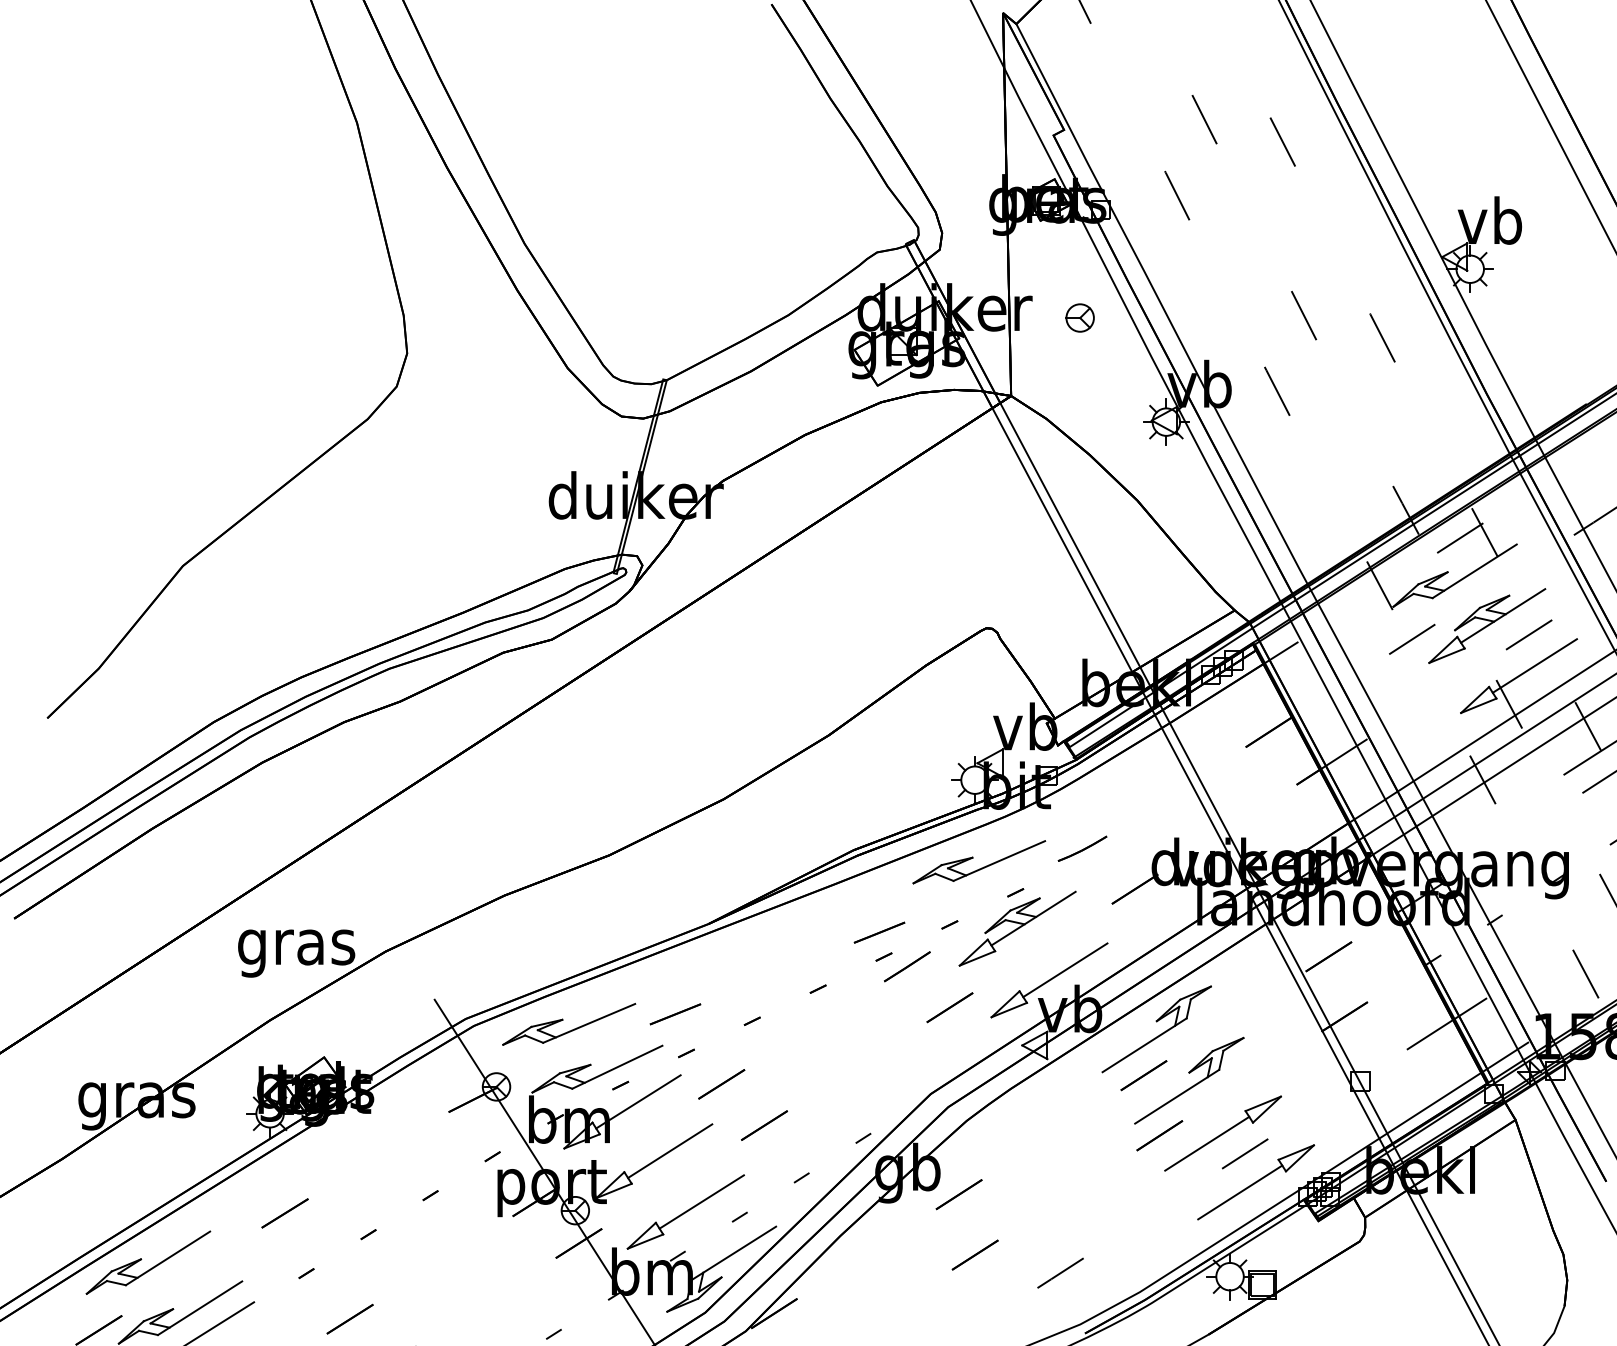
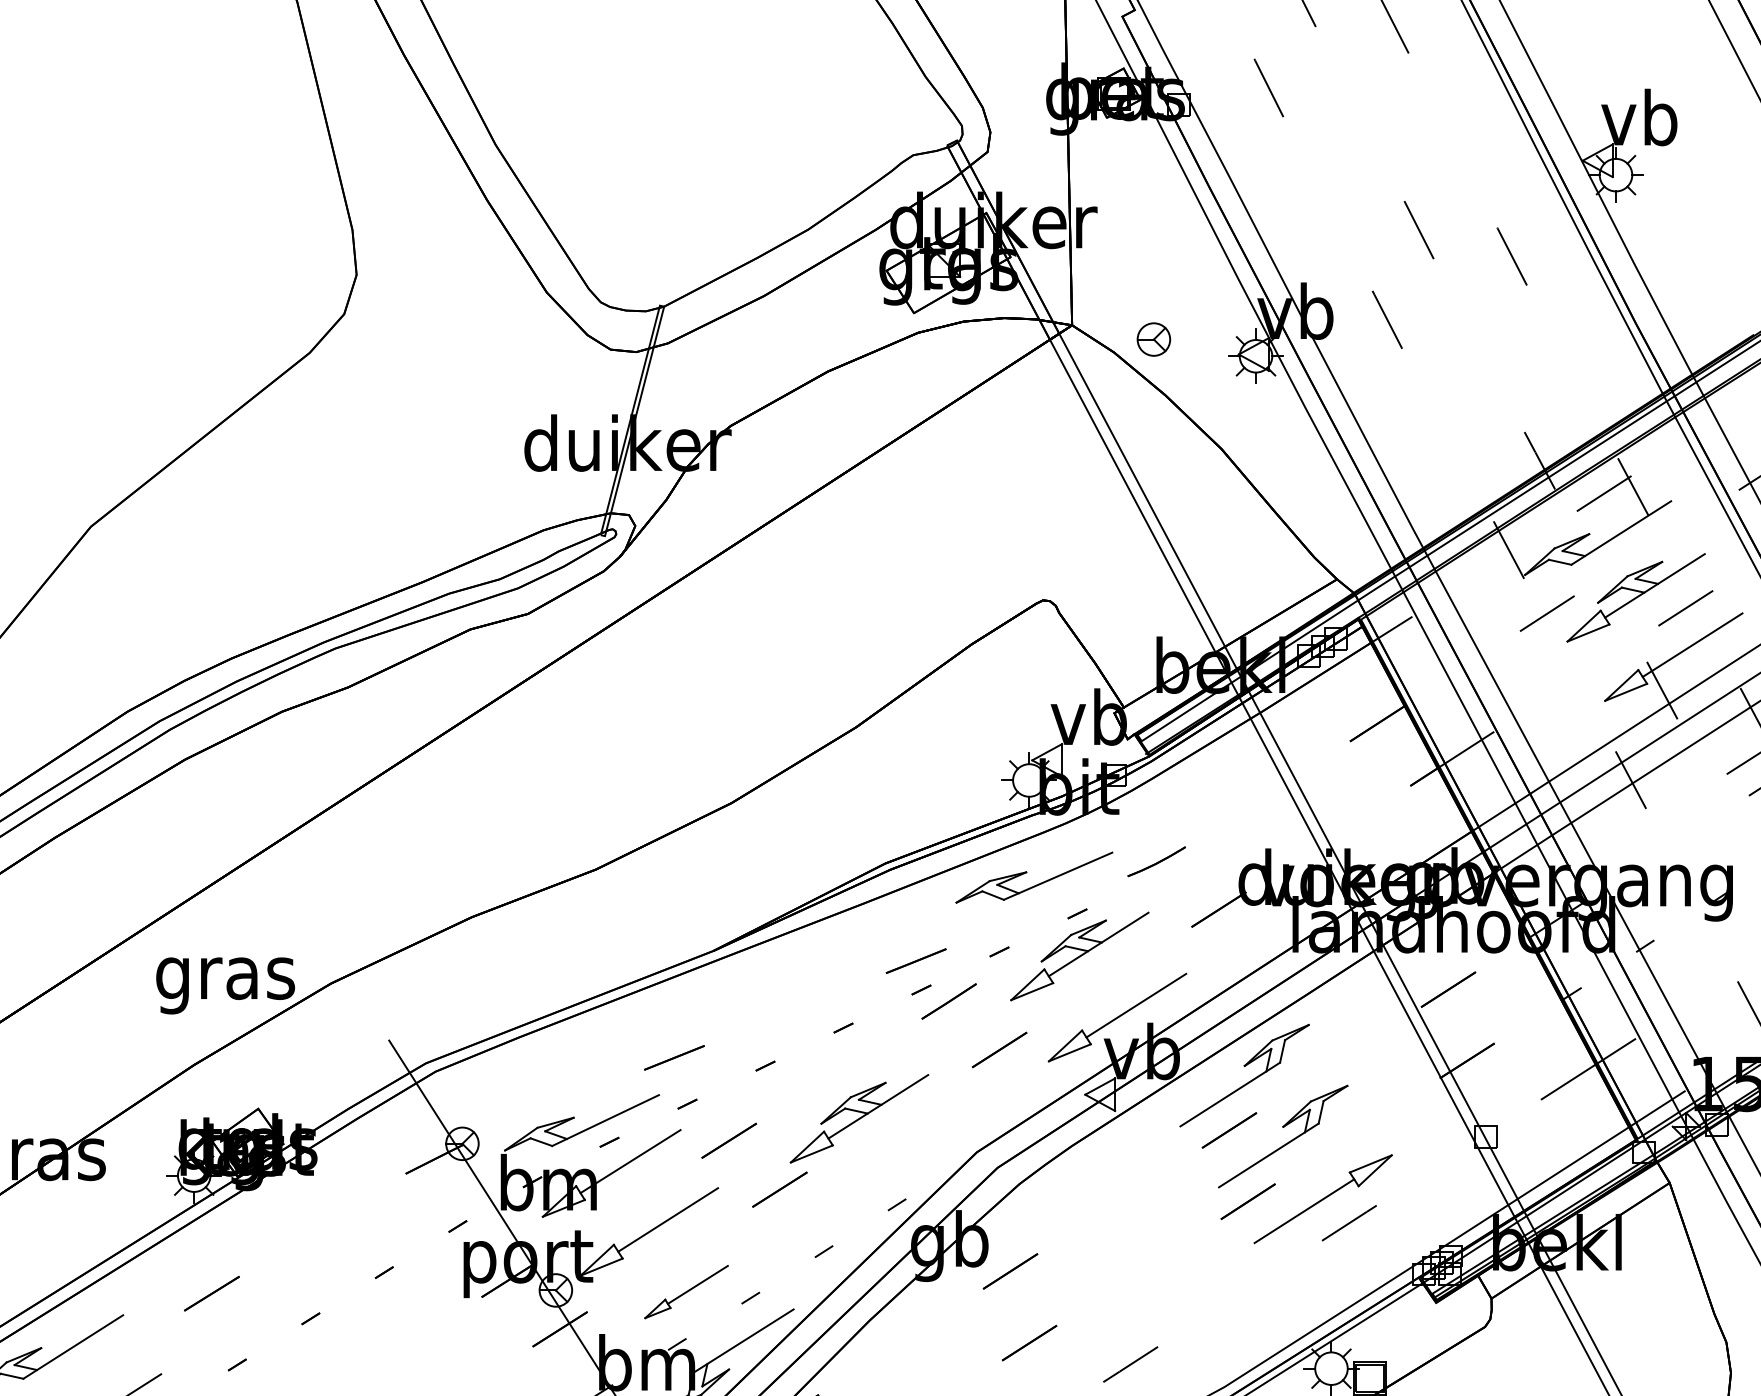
part: (1079, 317) -> (1153, 338), moved
part: (569, 1024) -> (548, 1069), removed
part: (831, 1065) -> (859, 1118), added
part: (1256, 1182) -> (1362, 1257), removed
part: (685, 1211) -> (686, 1291), size x0.6

